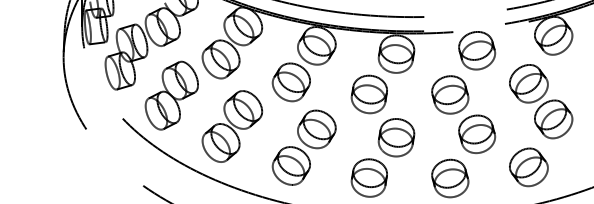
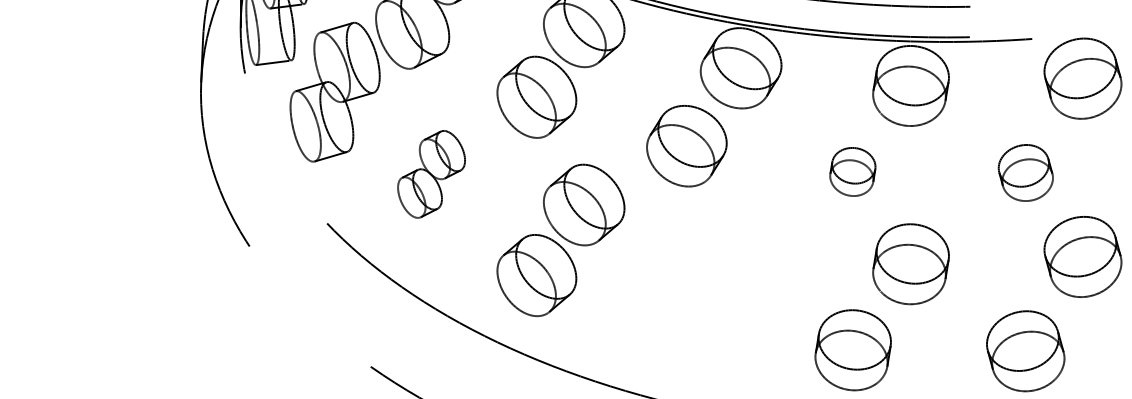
part: (368, 94) -> (851, 172), size x0.6
part: (450, 94) -> (1026, 172), size x0.7
part: (171, 95) -> (431, 174), size x0.6
part: (303, 147) -> (712, 285), removed

